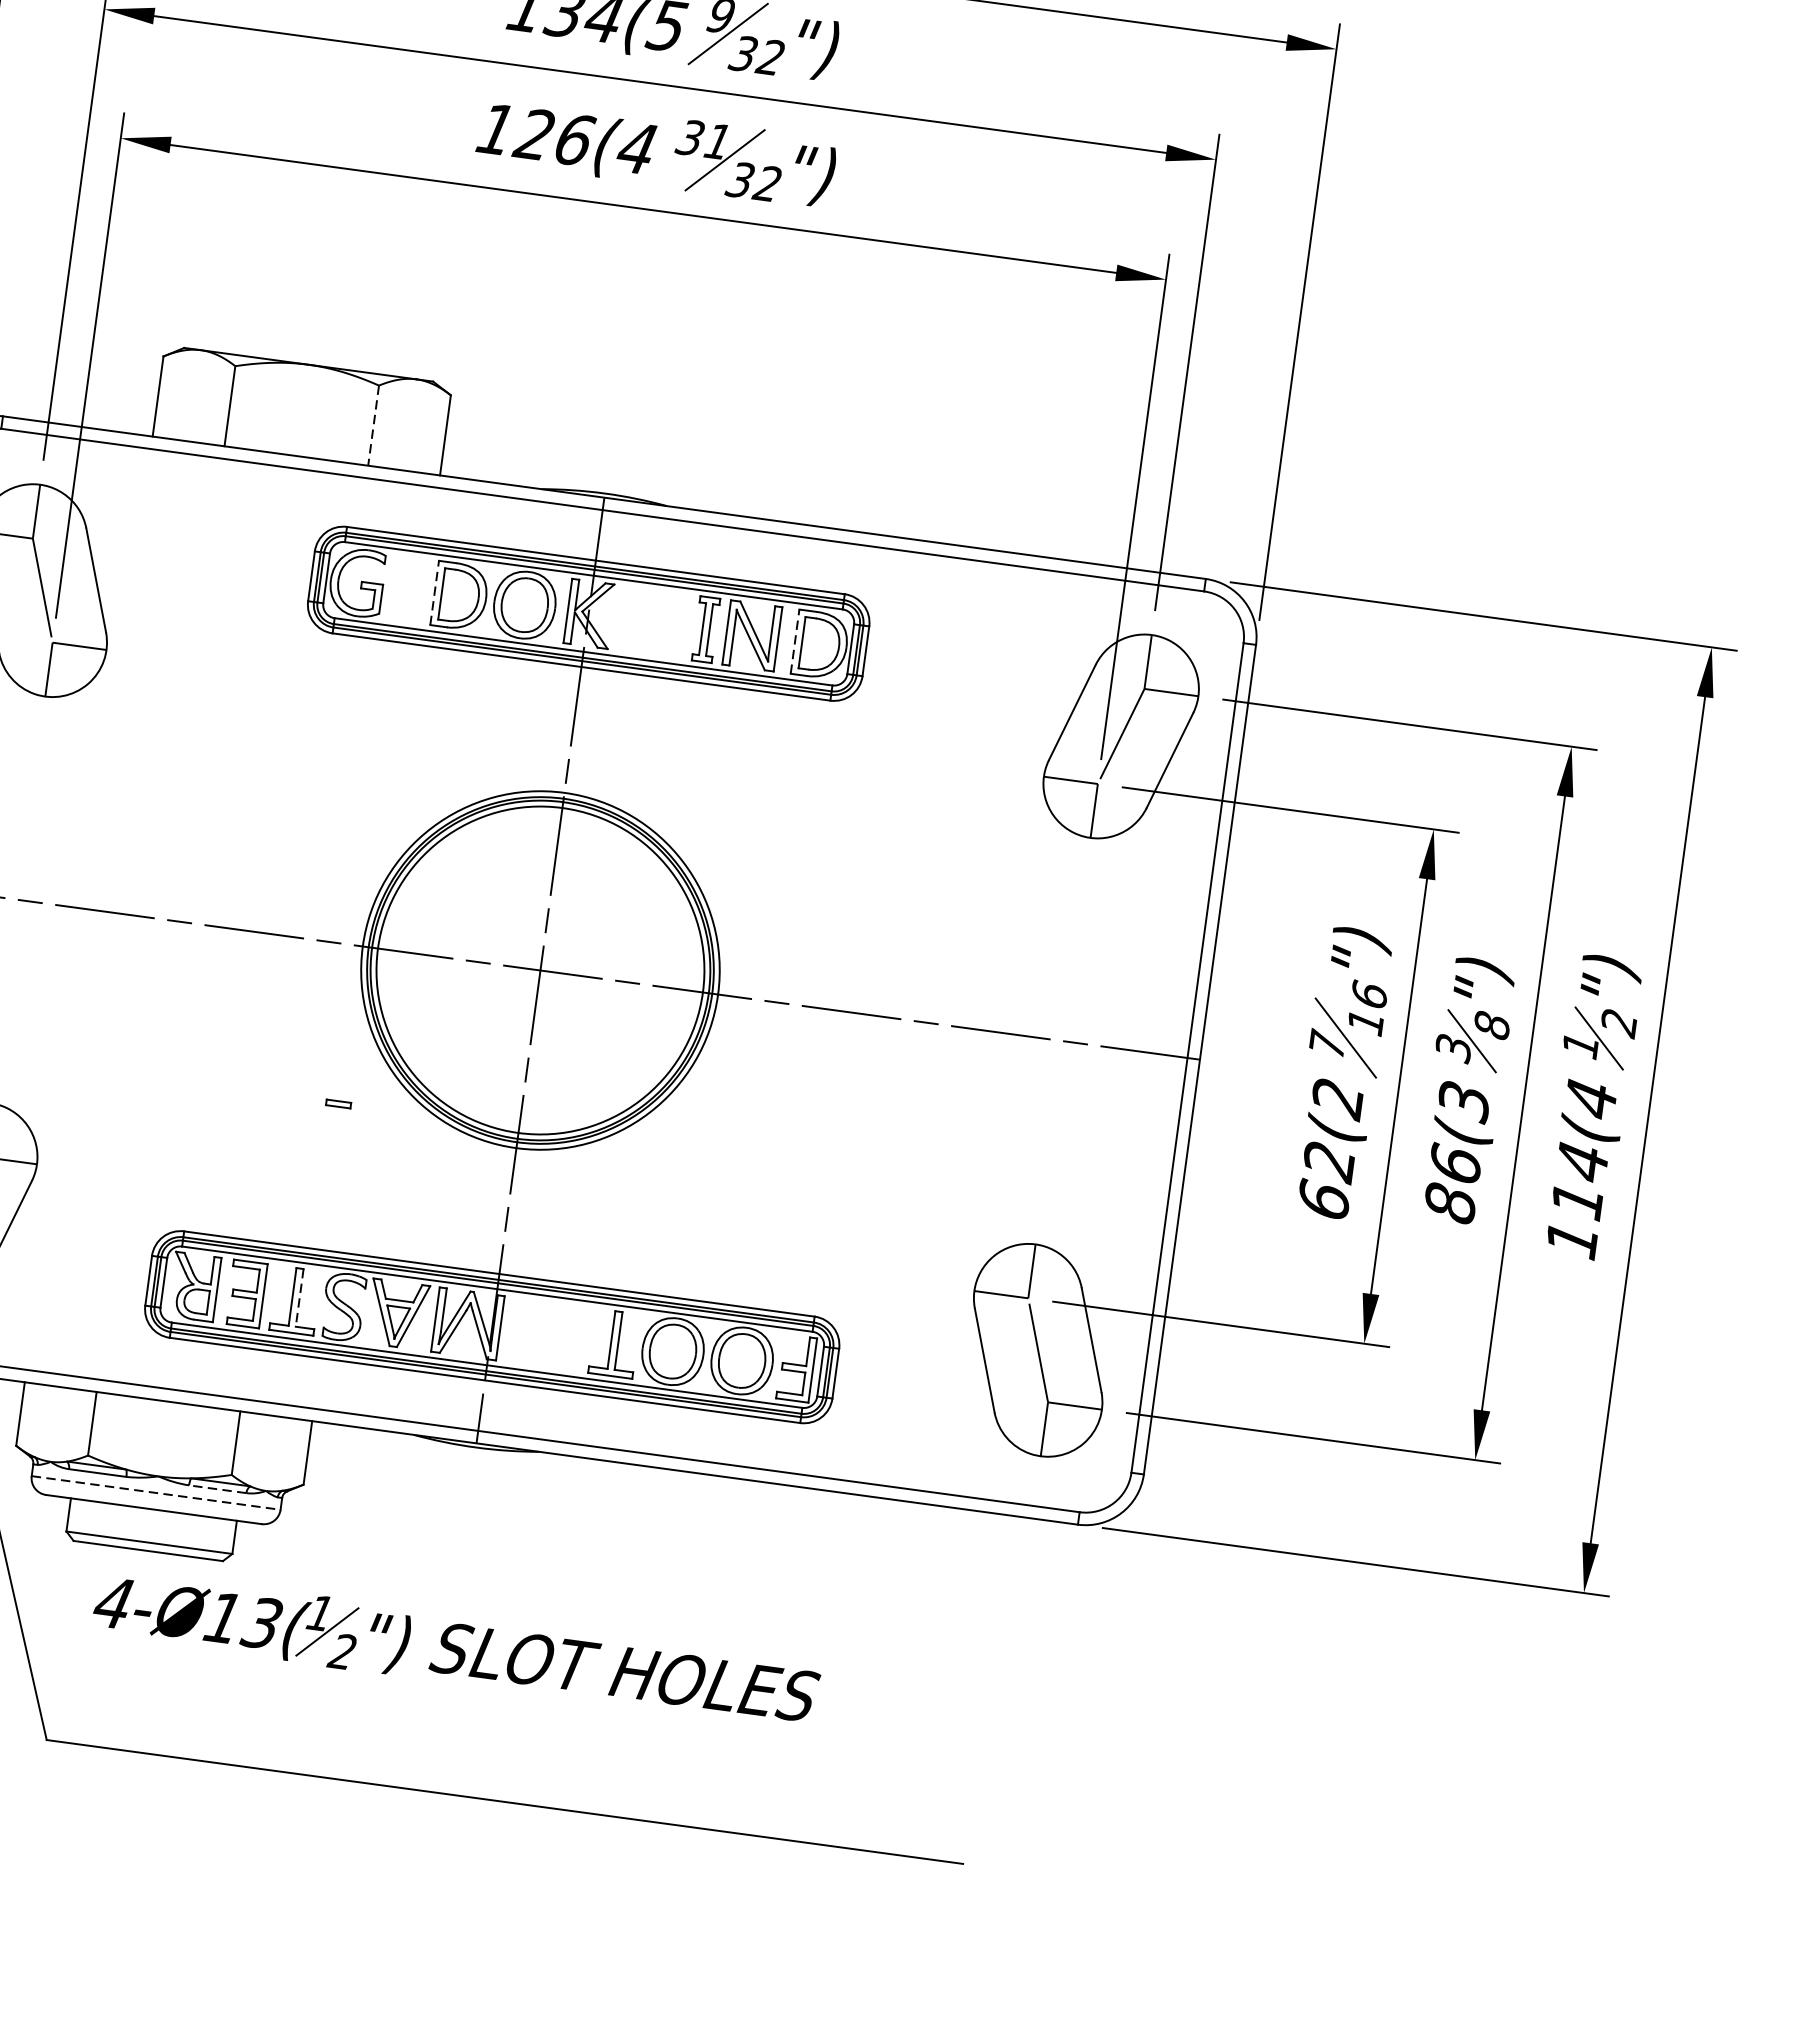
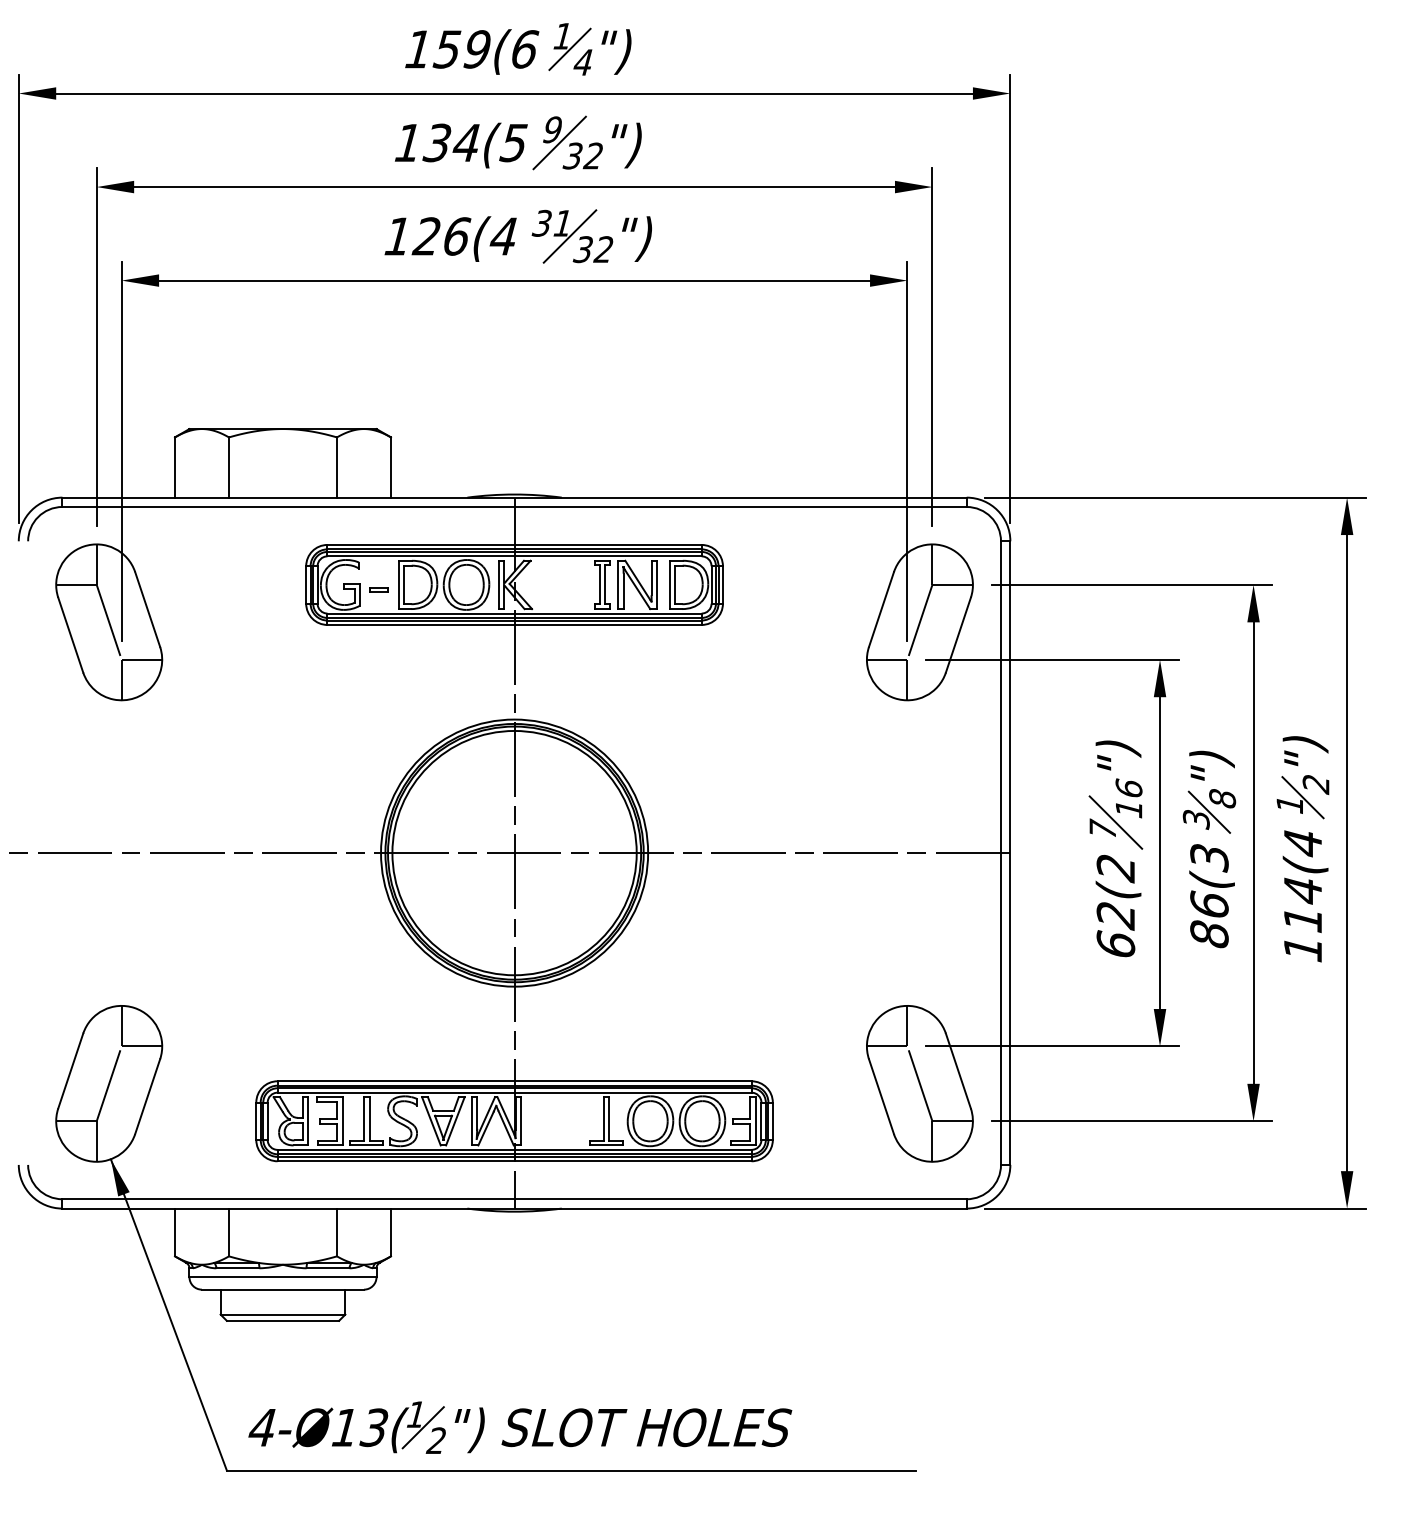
line: (374, 427) -> (337, 468), dashed -> solid
line: (434, 592) -> (398, 584), dashed -> solid
line: (794, 641) -> (669, 584), dashed -> solid
part: (338, 1103) -> (378, 589), moved
line: (299, 1297) -> (369, 1118), dashed -> solid
line: (218, 1489) -> (328, 1268), dashed -> solid
line: (156, 1493) -> (283, 1277), dashed -> solid
part: (456, 1649) -> (520, 1427), moved

